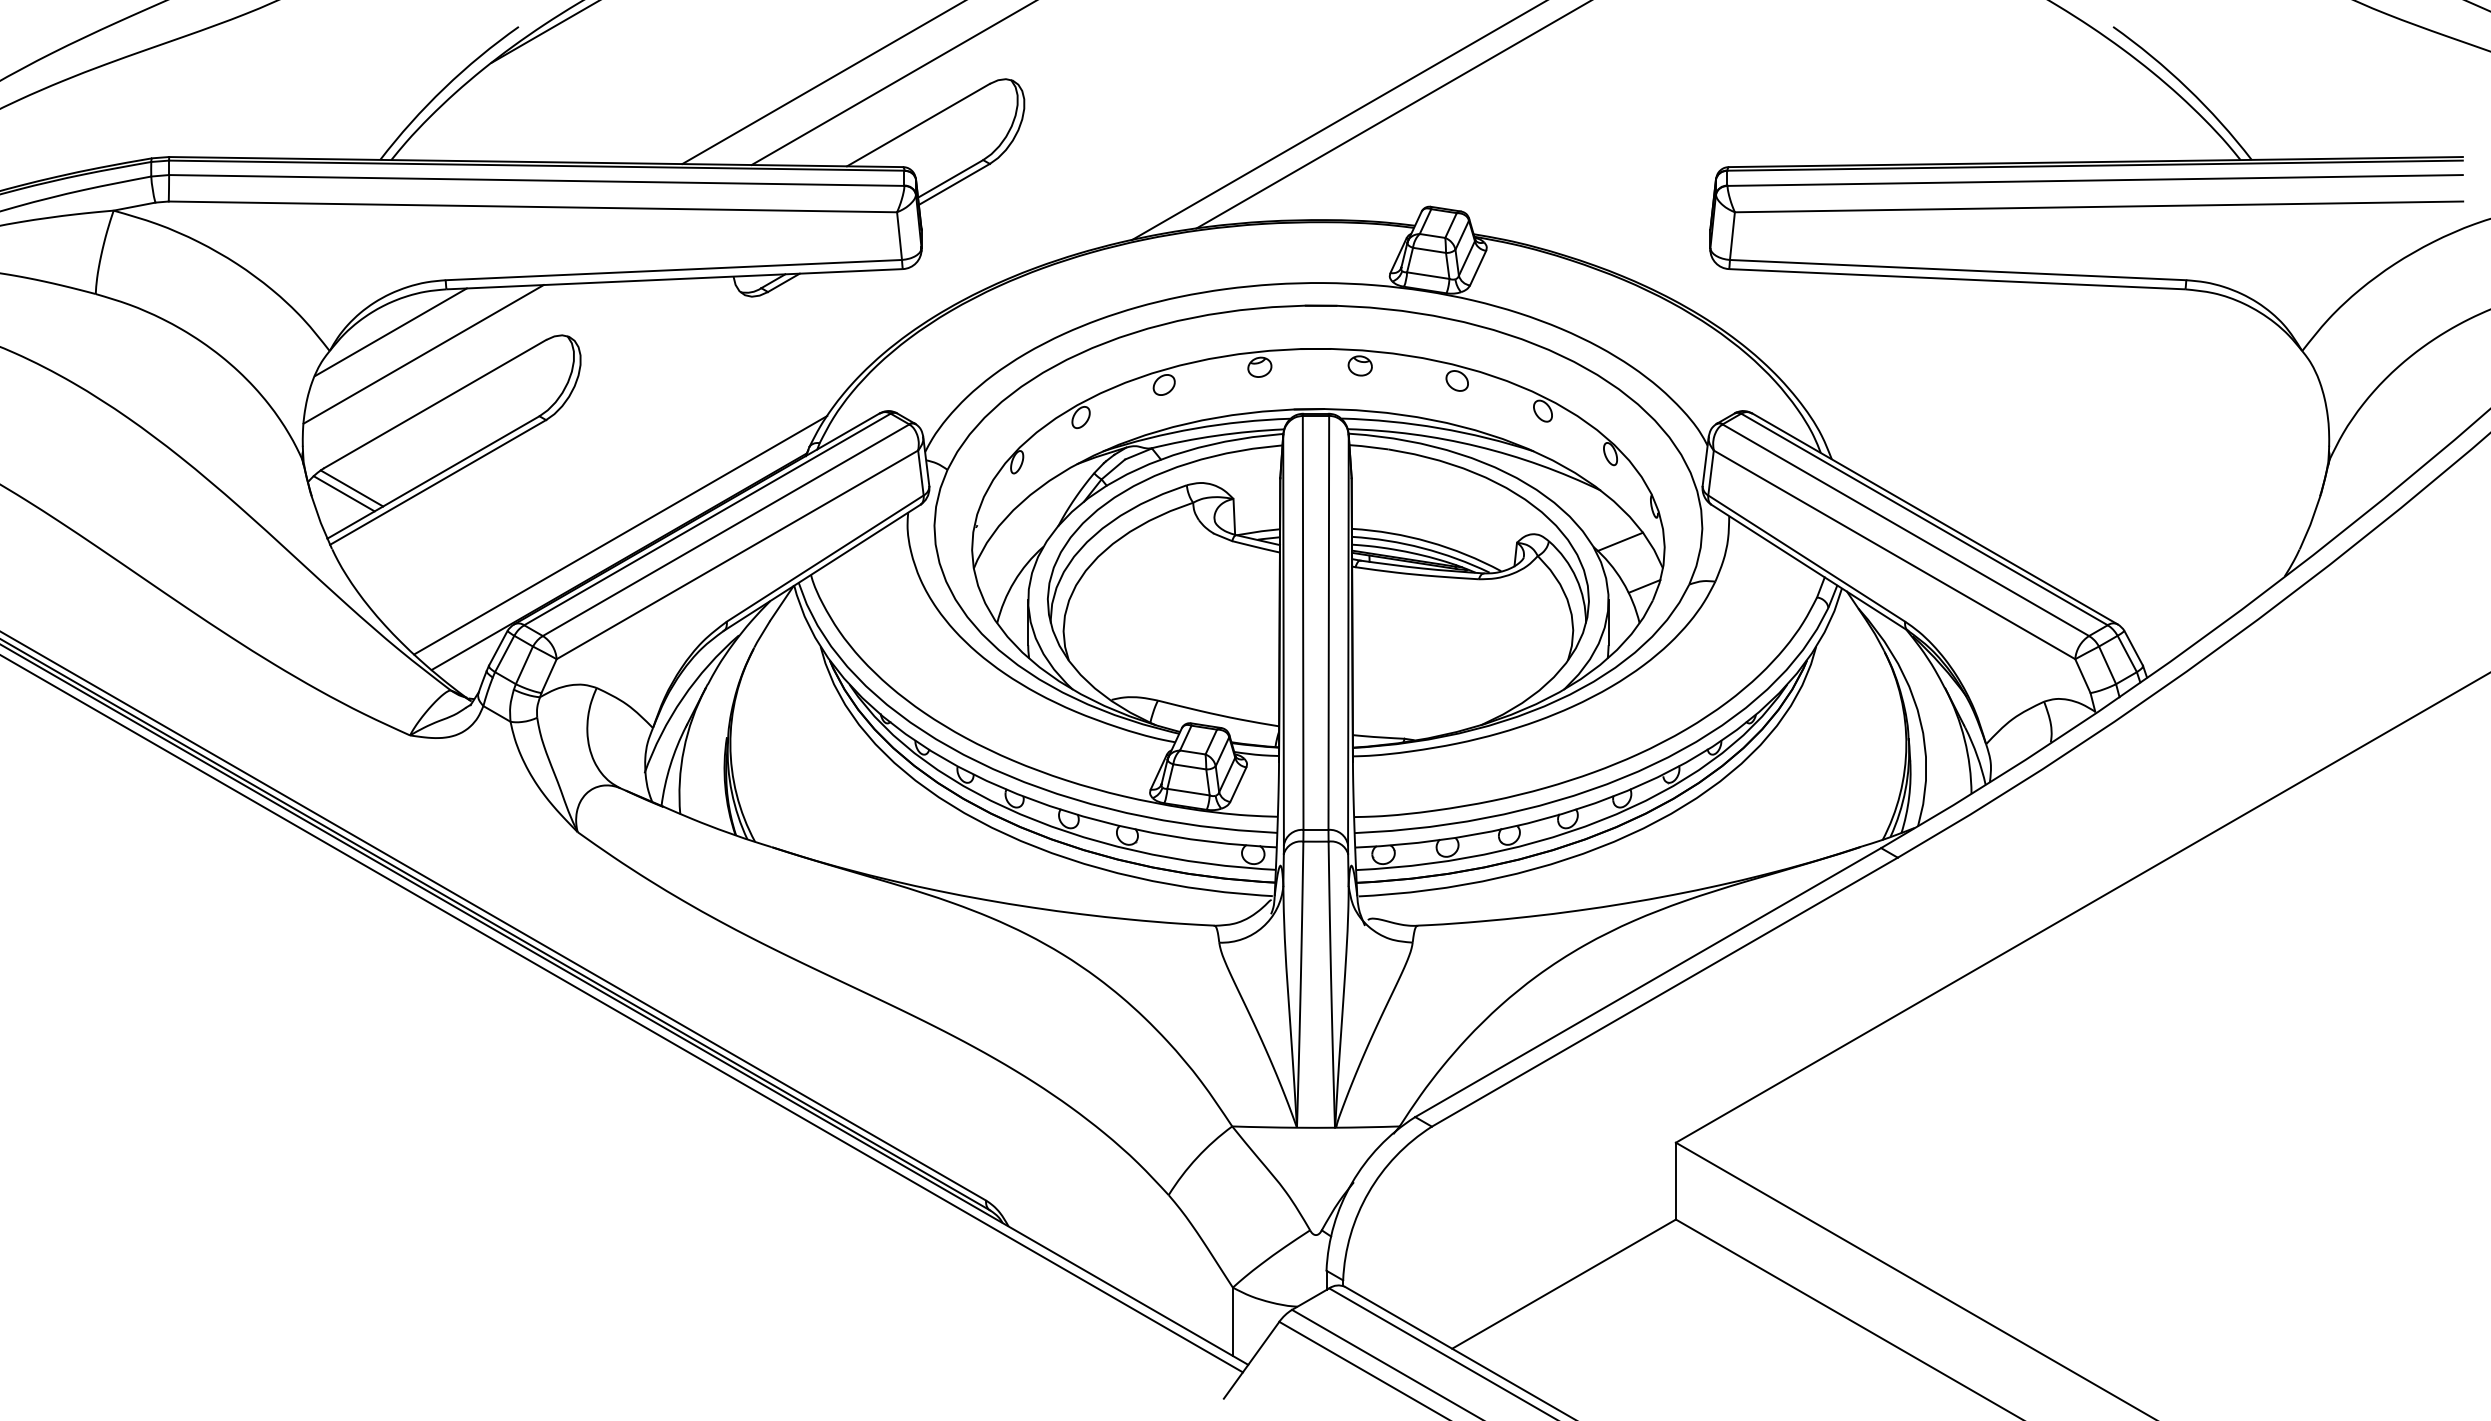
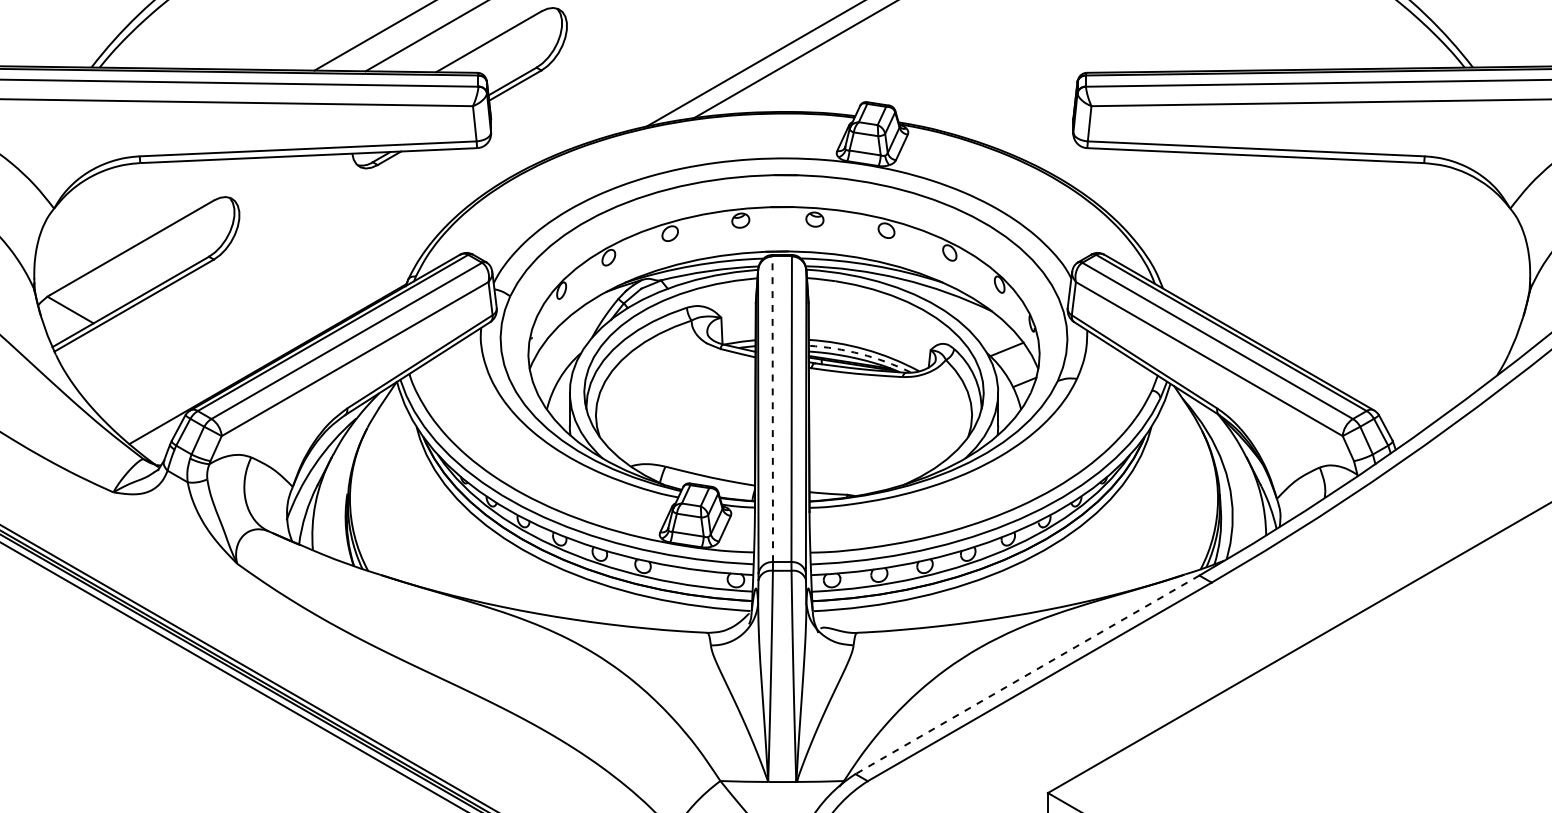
line: (390, 331) -> (99, 194), removed
line: (423, 354) -> (123, 211), removed
line: (343, 493) -> (64, 313), removed
line: (620, 535) -> (268, 344), removed
arc: (1422, 548) -> (860, 354), solid -> dashed
line: (1303, 622) -> (773, 409), solid -> dashed
line: (1648, 982) -> (1027, 674), solid -> dashed

